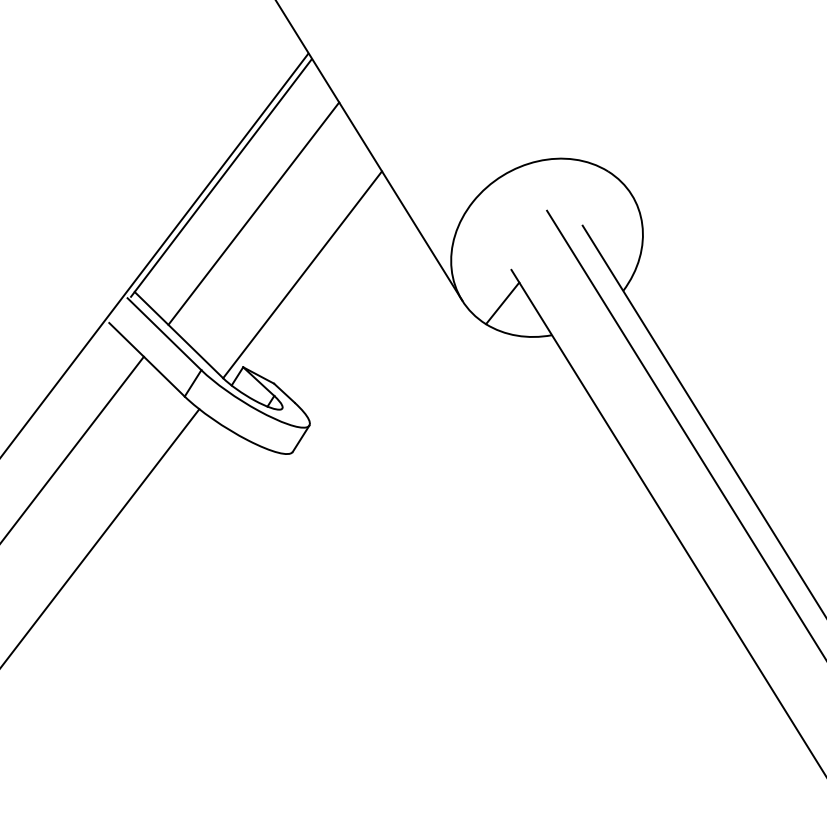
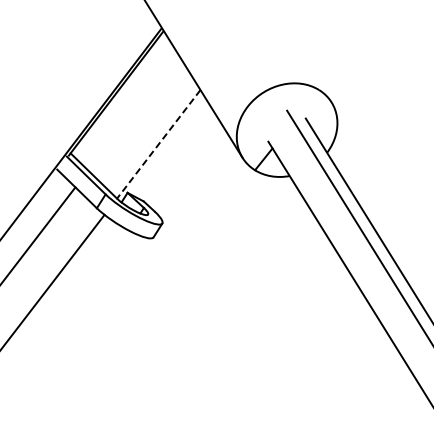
line: (254, 212) -> (133, 111), removed
line: (302, 275) -> (158, 144), solid -> dashed

